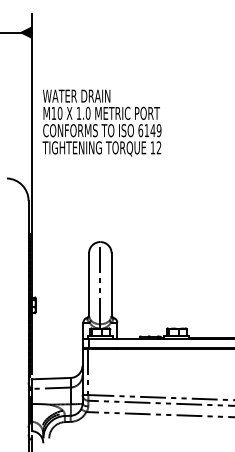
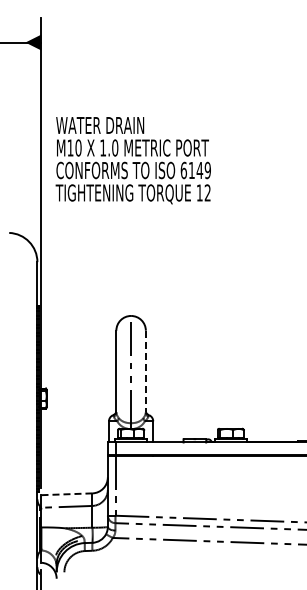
line: (111, 284) -> (145, 371), solid -> dashed
line: (50, 378) -> (66, 494), solid -> dashed

